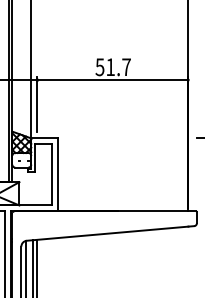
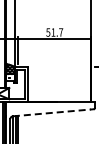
line: (108, 232) -> (52, 112), solid -> dashed

